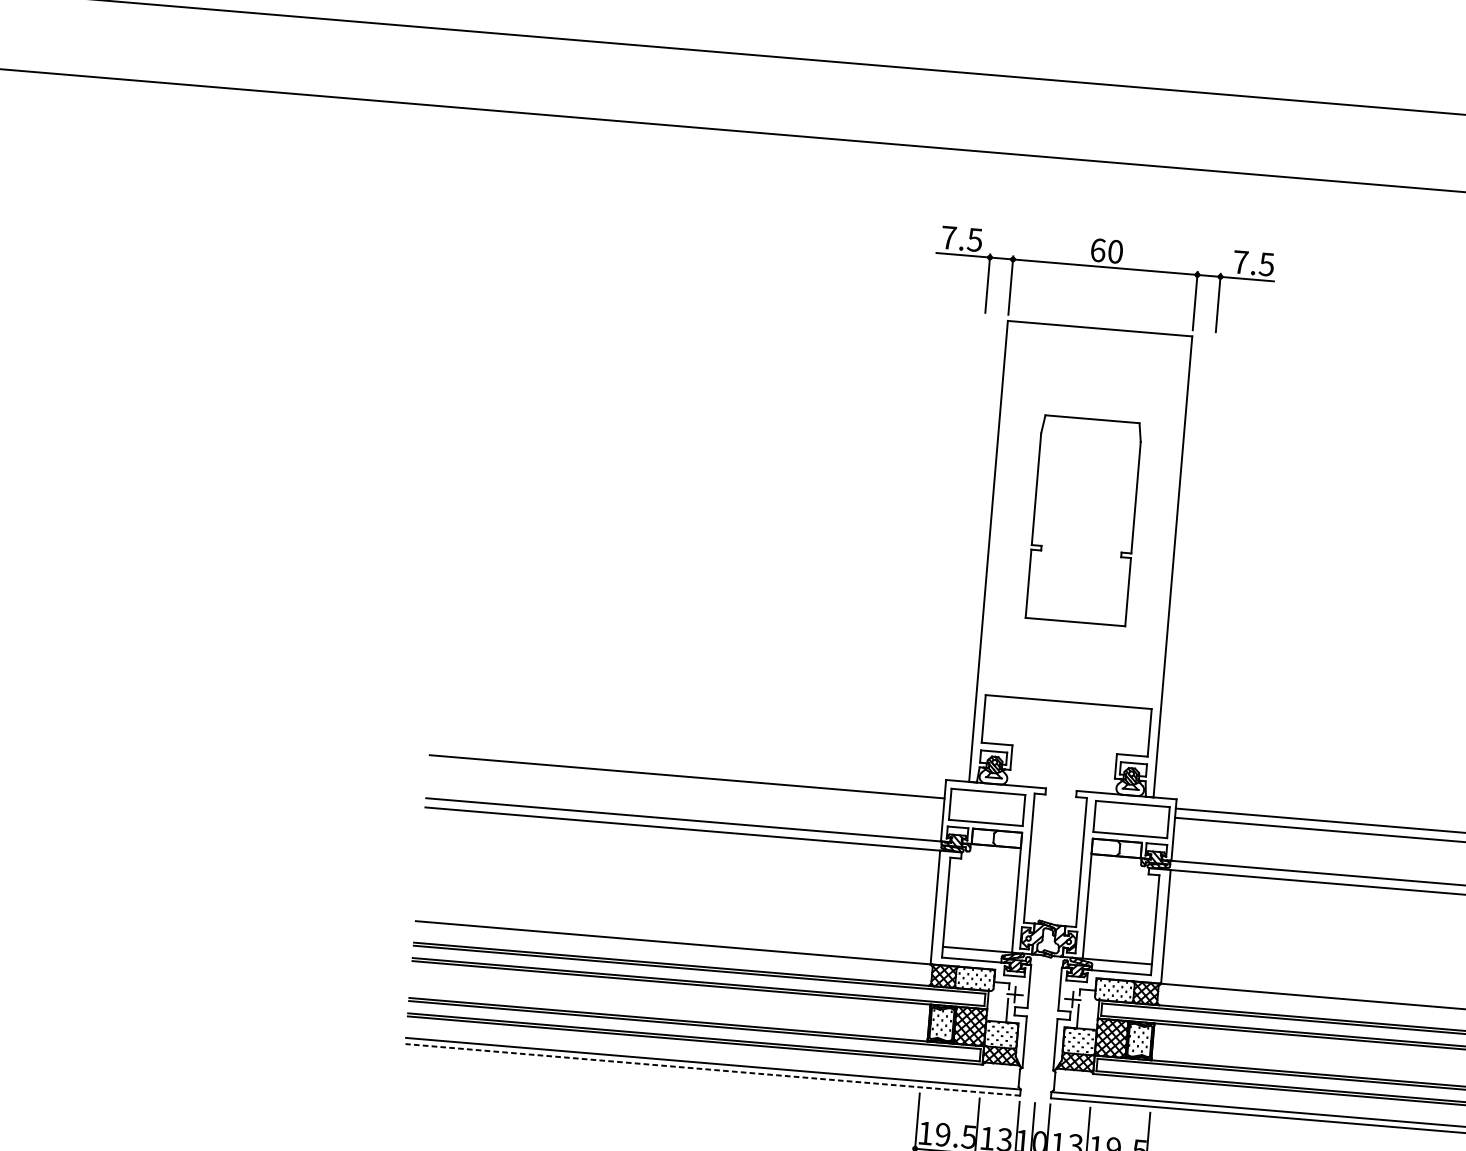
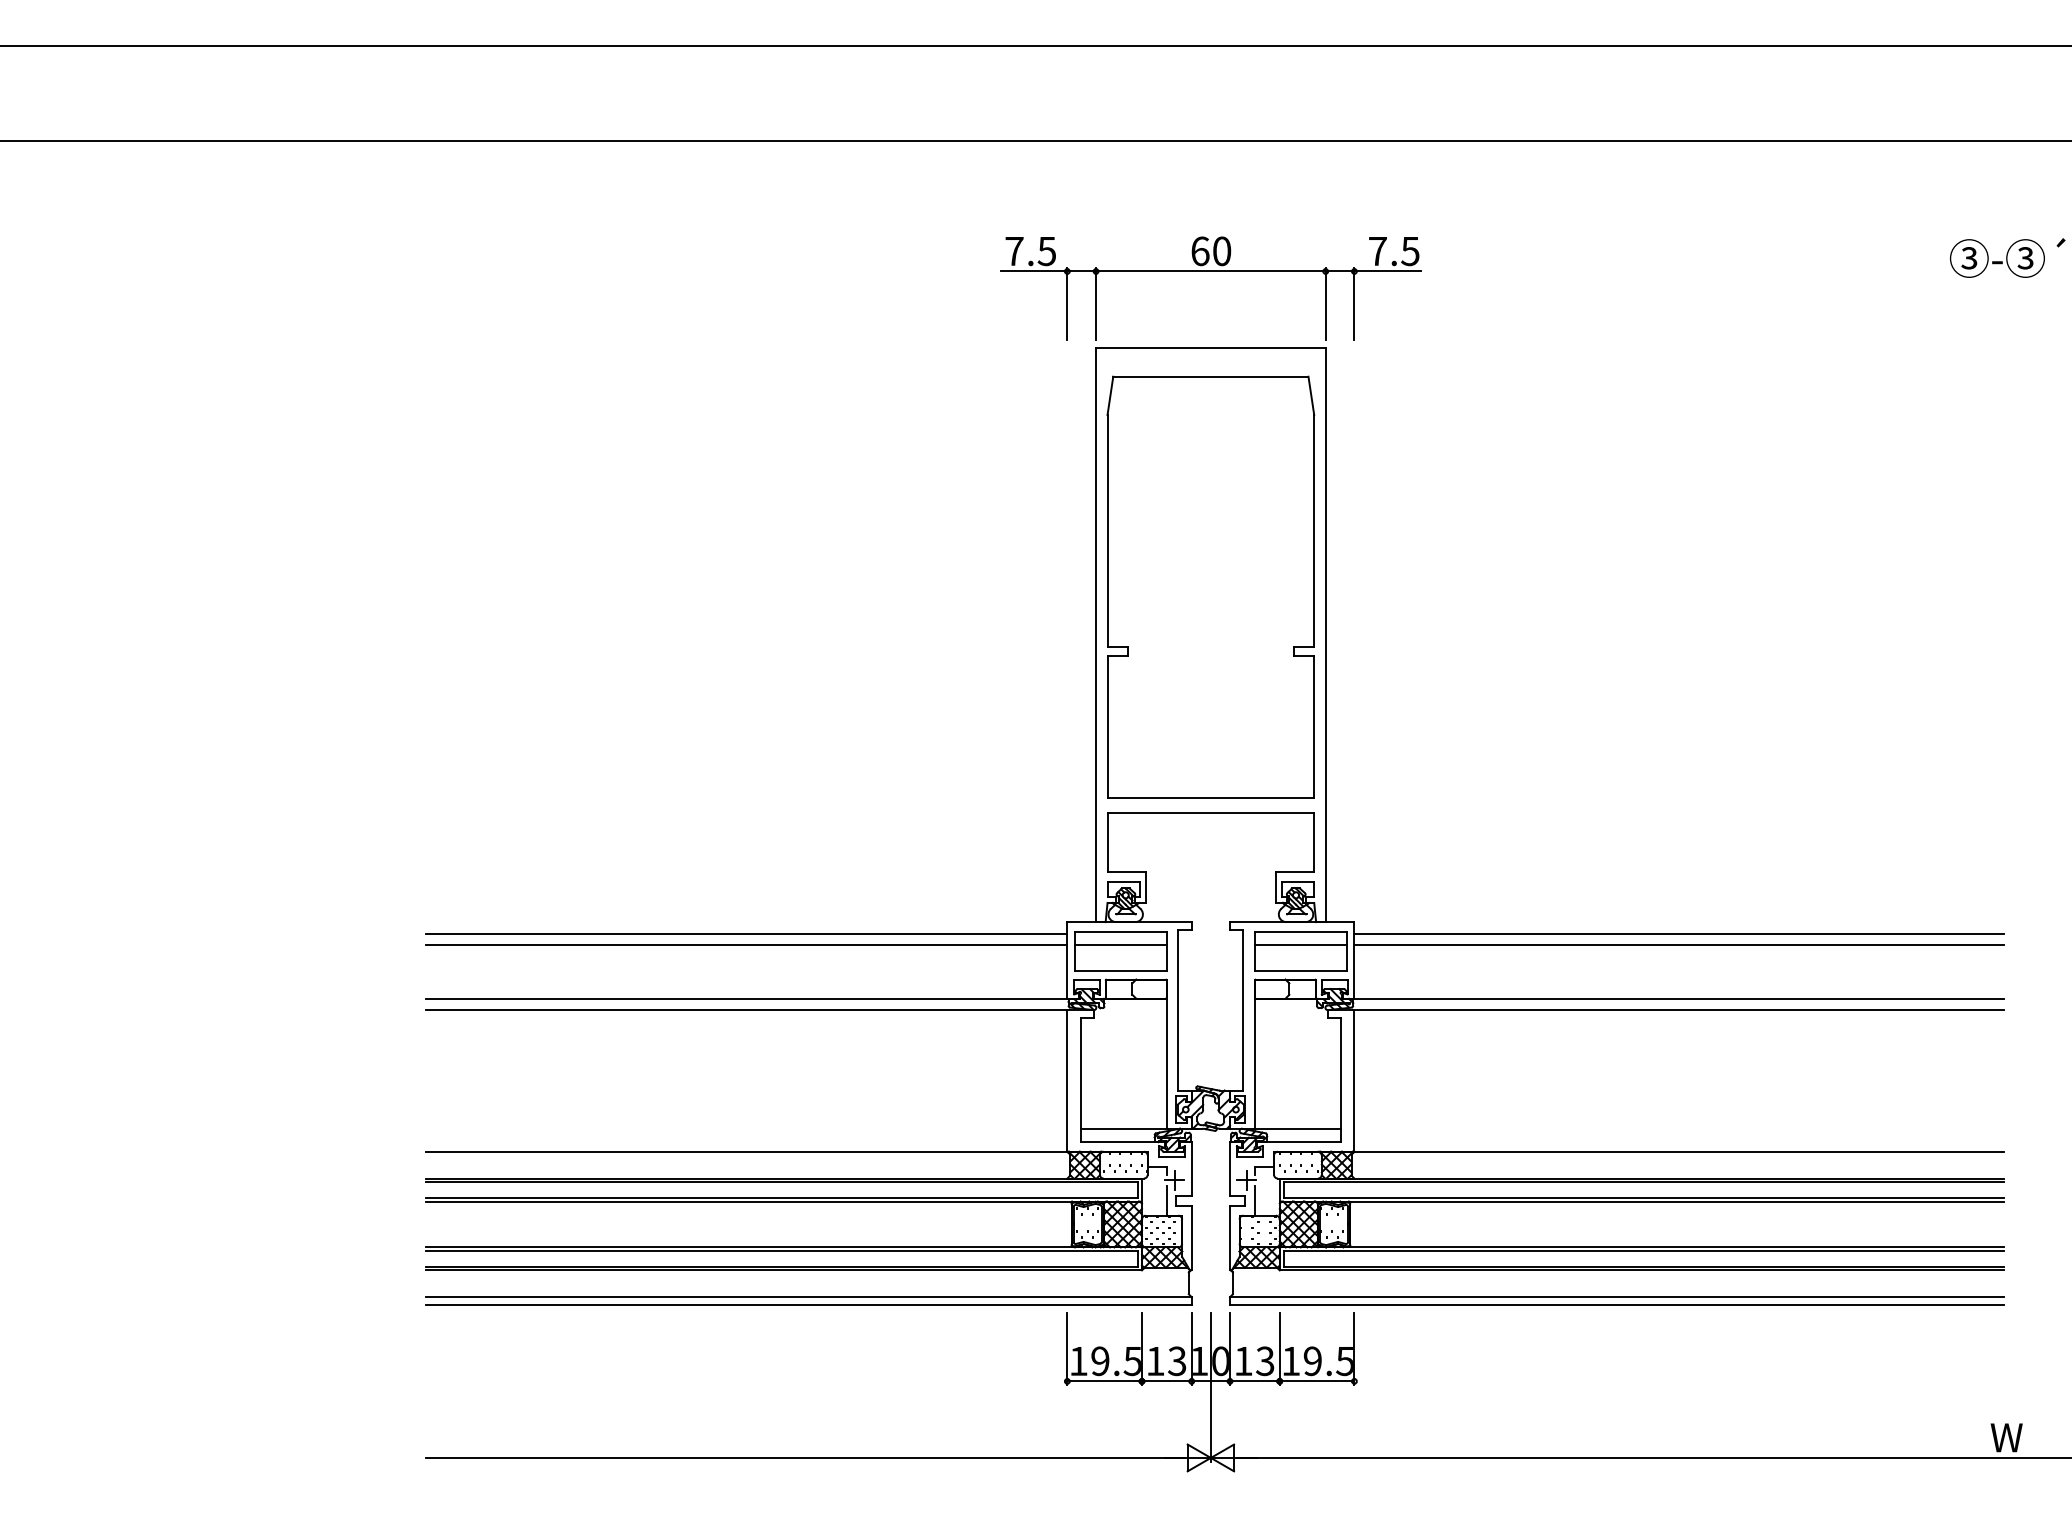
part: (1083, 520) -> (1210, 586), size x1.67
line: (687, 767) -> (746, 933), added
line: (987, 802) -> (1120, 945), added
line: (1131, 814) -> (1300, 945), added
line: (713, 1069) -> (809, 1304), dashed -> solid

